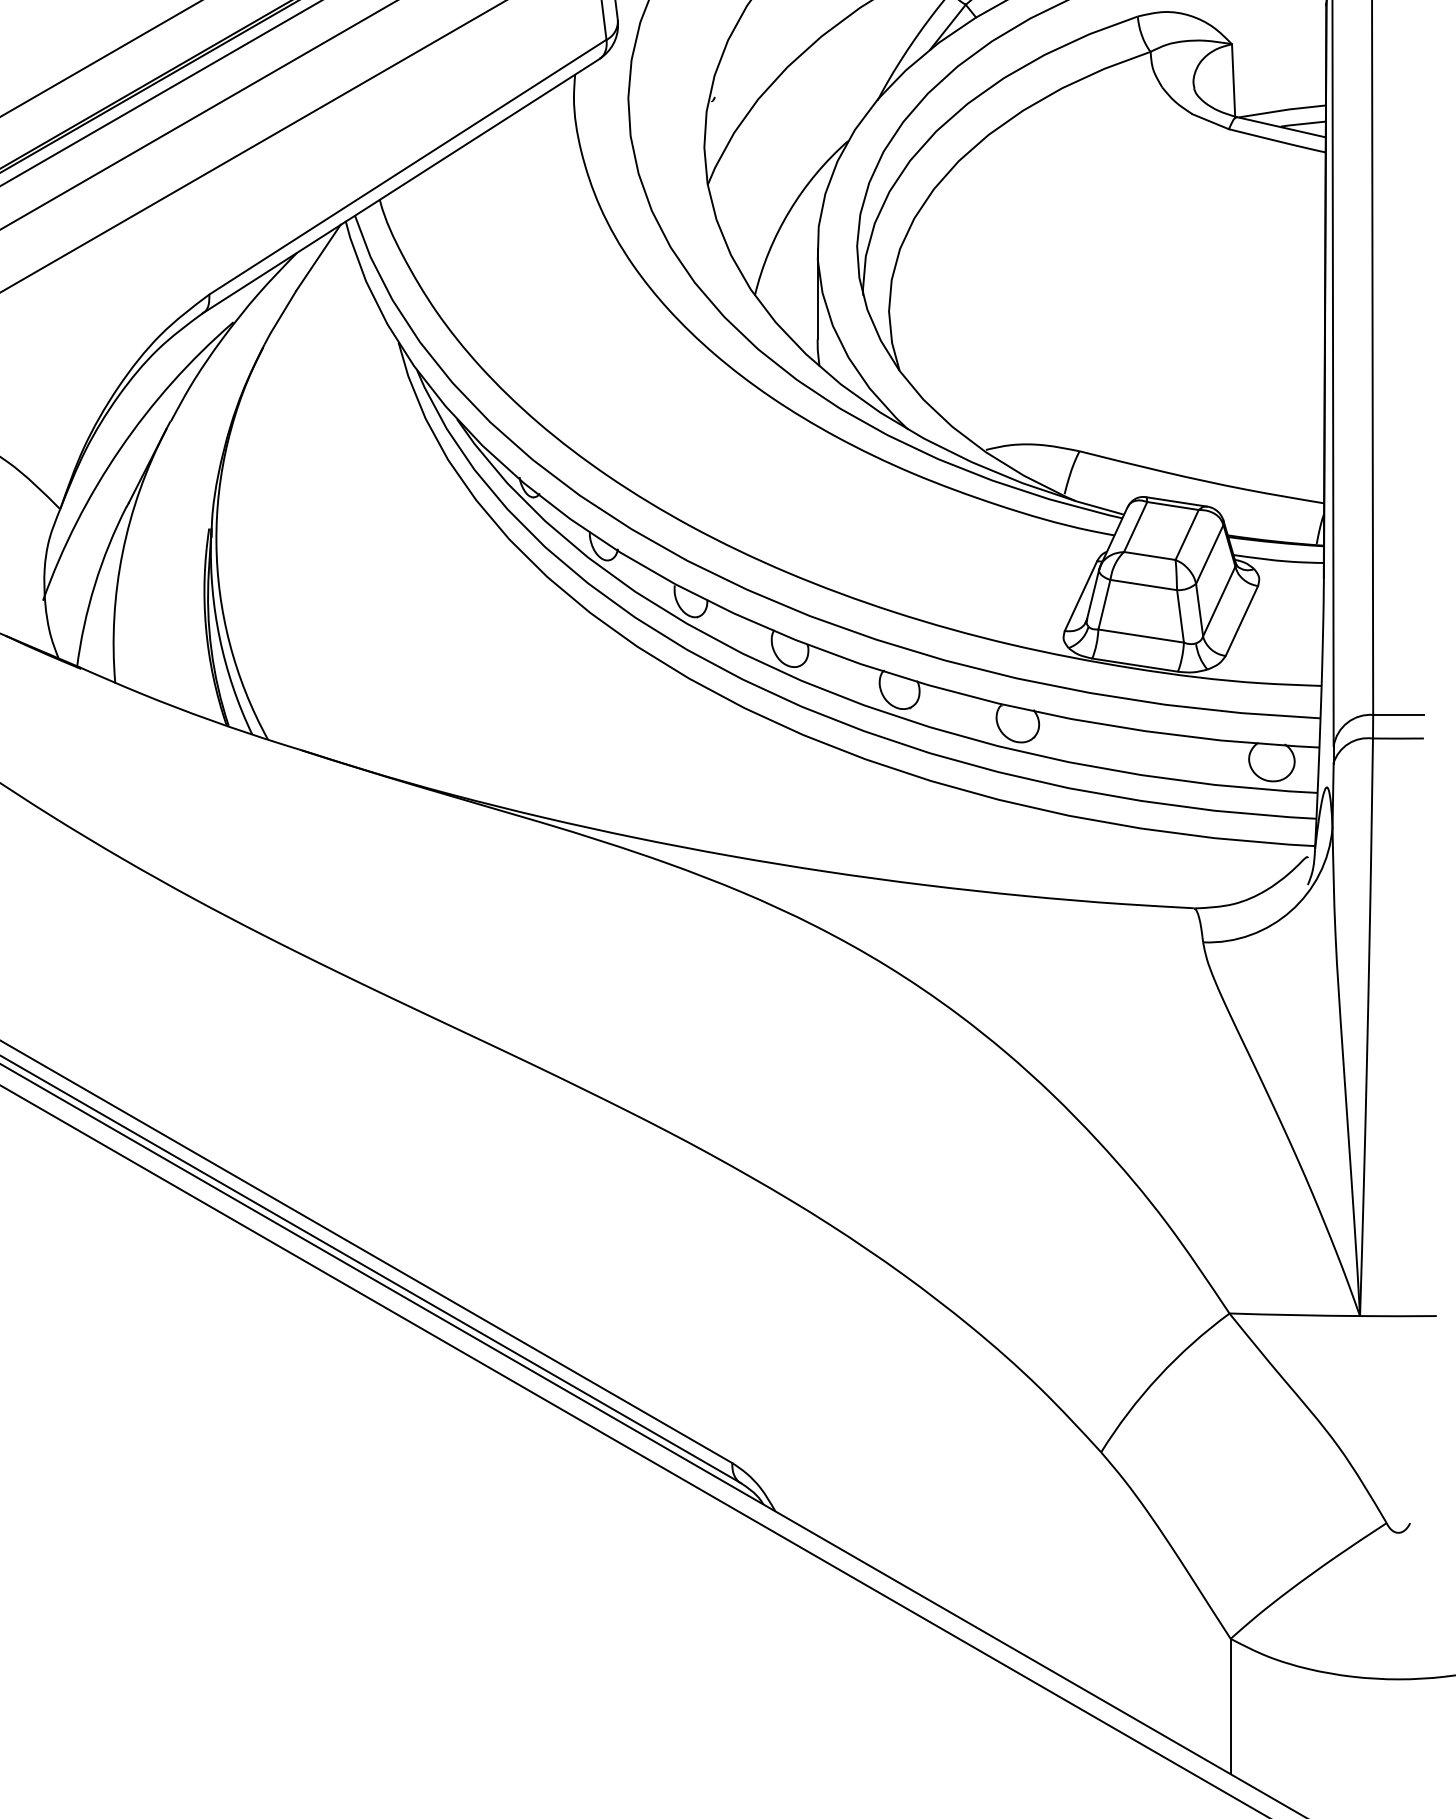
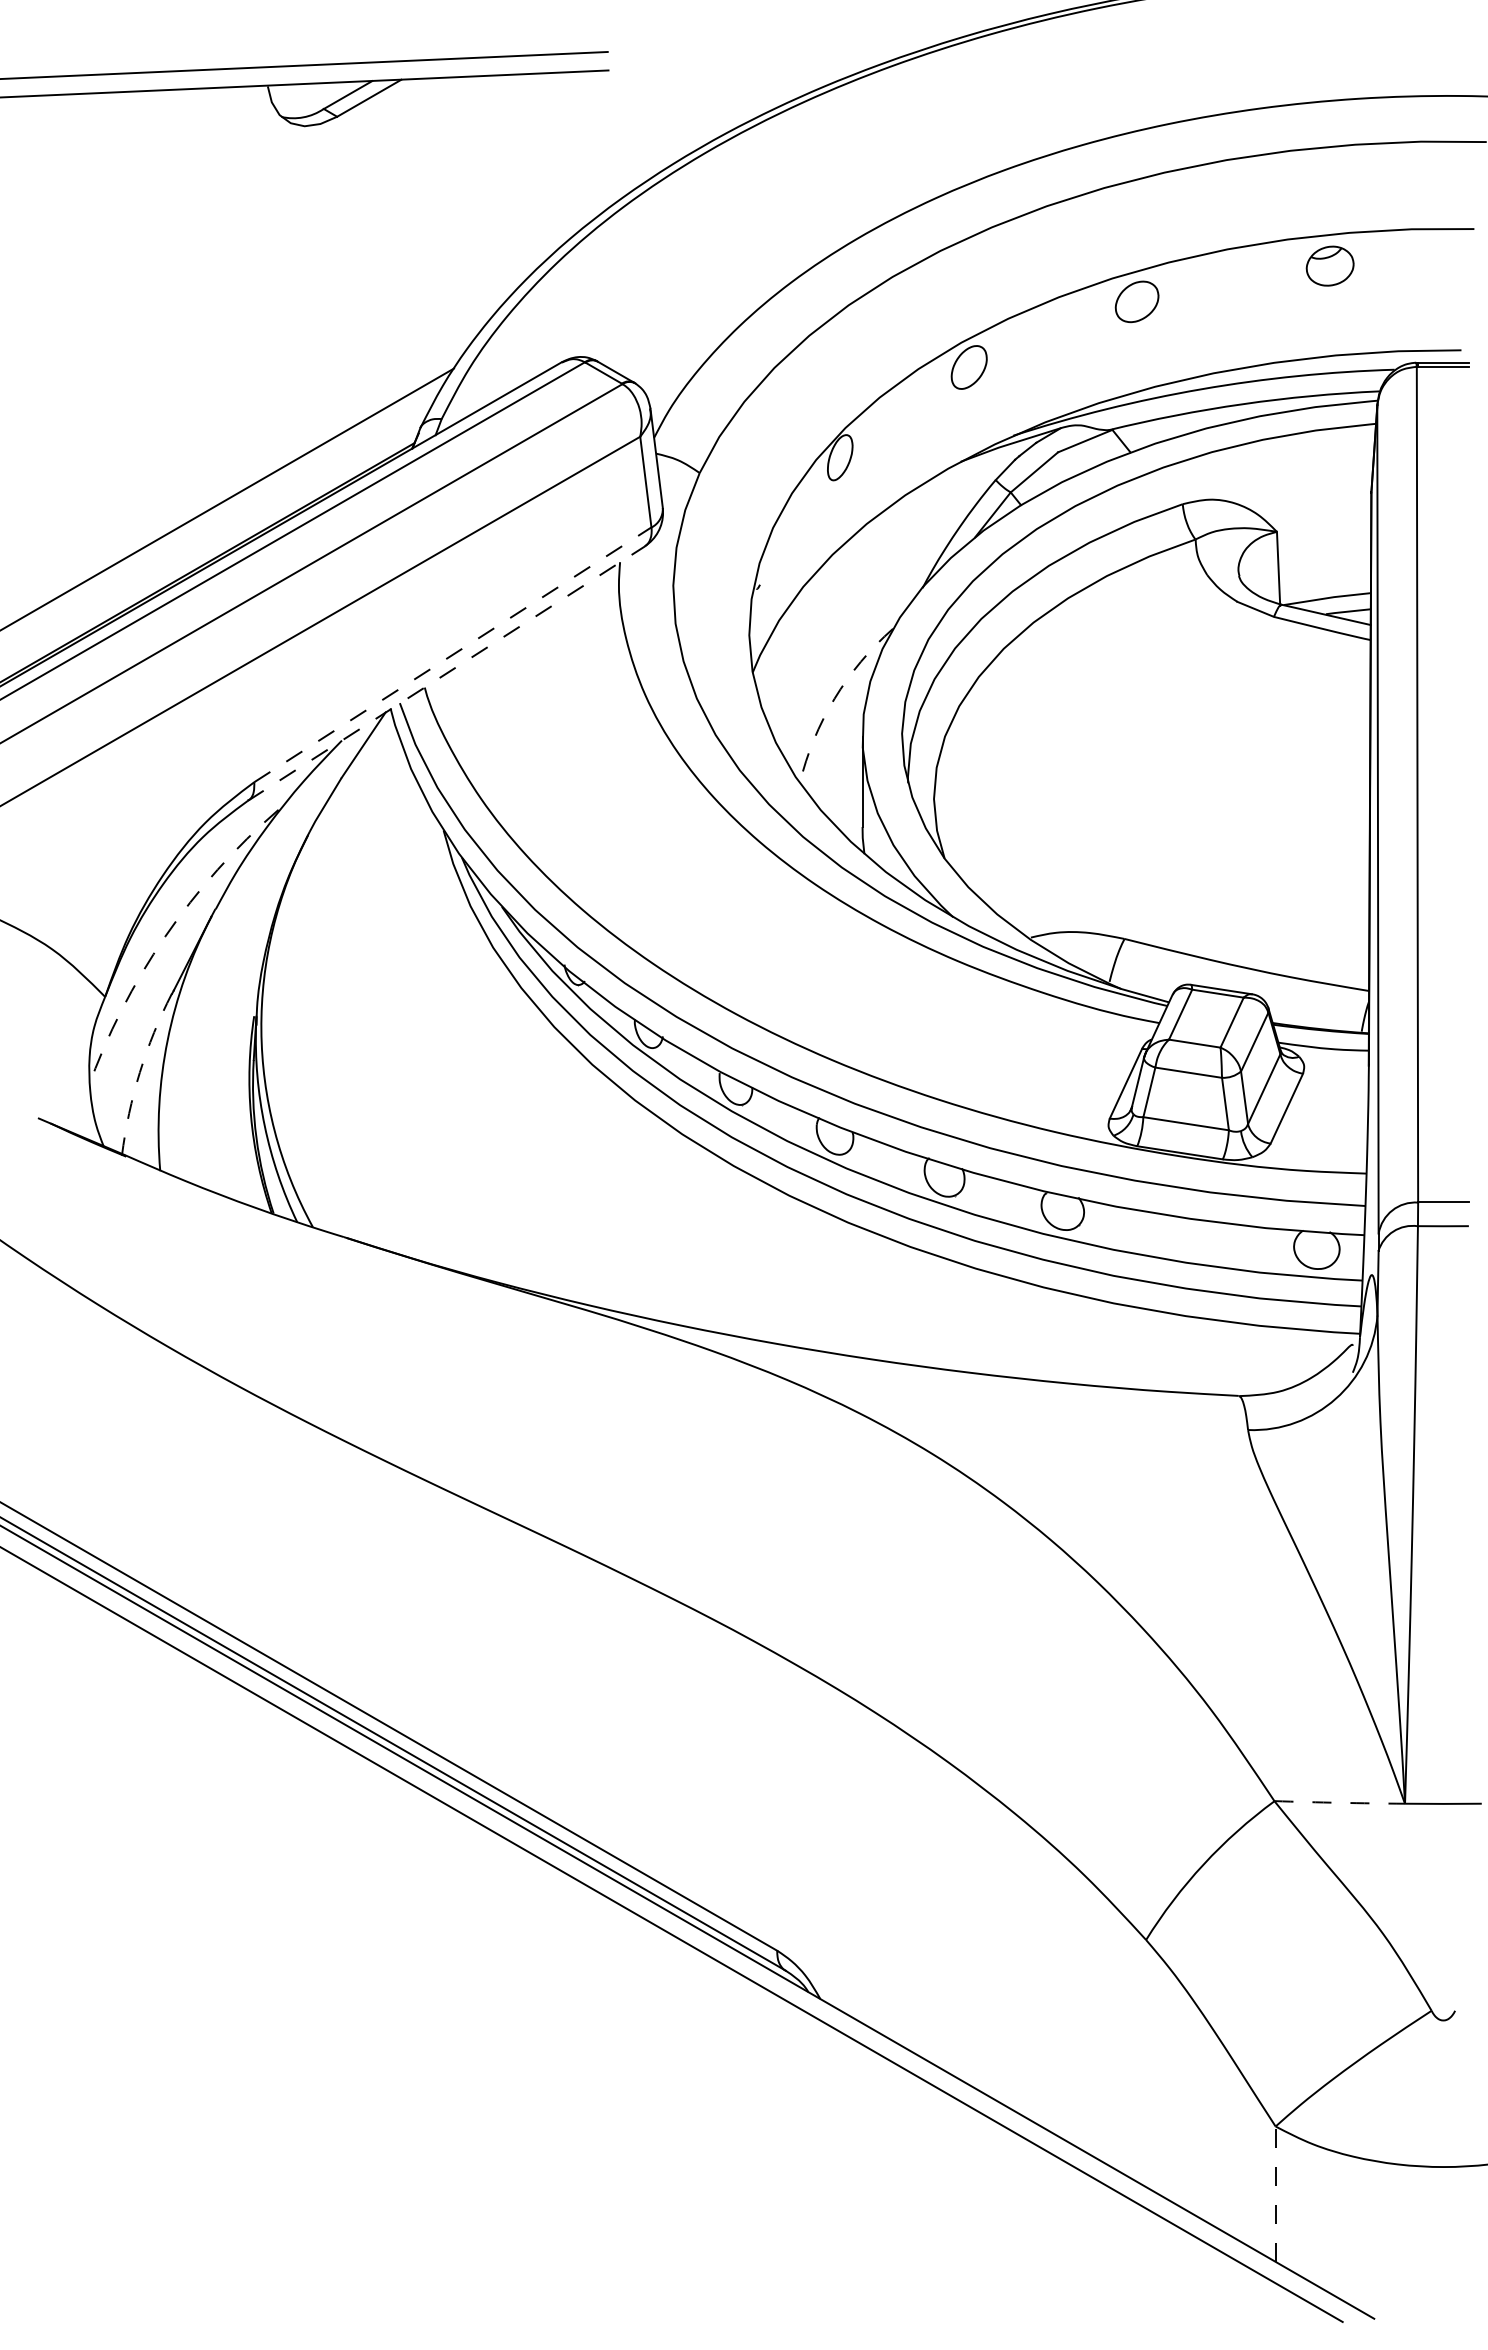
line: (407, 166) -> (452, 654), solid -> dashed
line: (401, 185) -> (446, 673), solid -> dashed
arc: (789, 210) -> (834, 698), solid -> dashed
arc: (120, 448) -> (165, 936), solid -> dashed
arc: (94, 584) -> (139, 1072), solid -> dashed
arc: (1294, 1314) -> (1339, 1802), solid -> dashed
line: (1230, 1706) -> (1275, 2194), solid -> dashed

